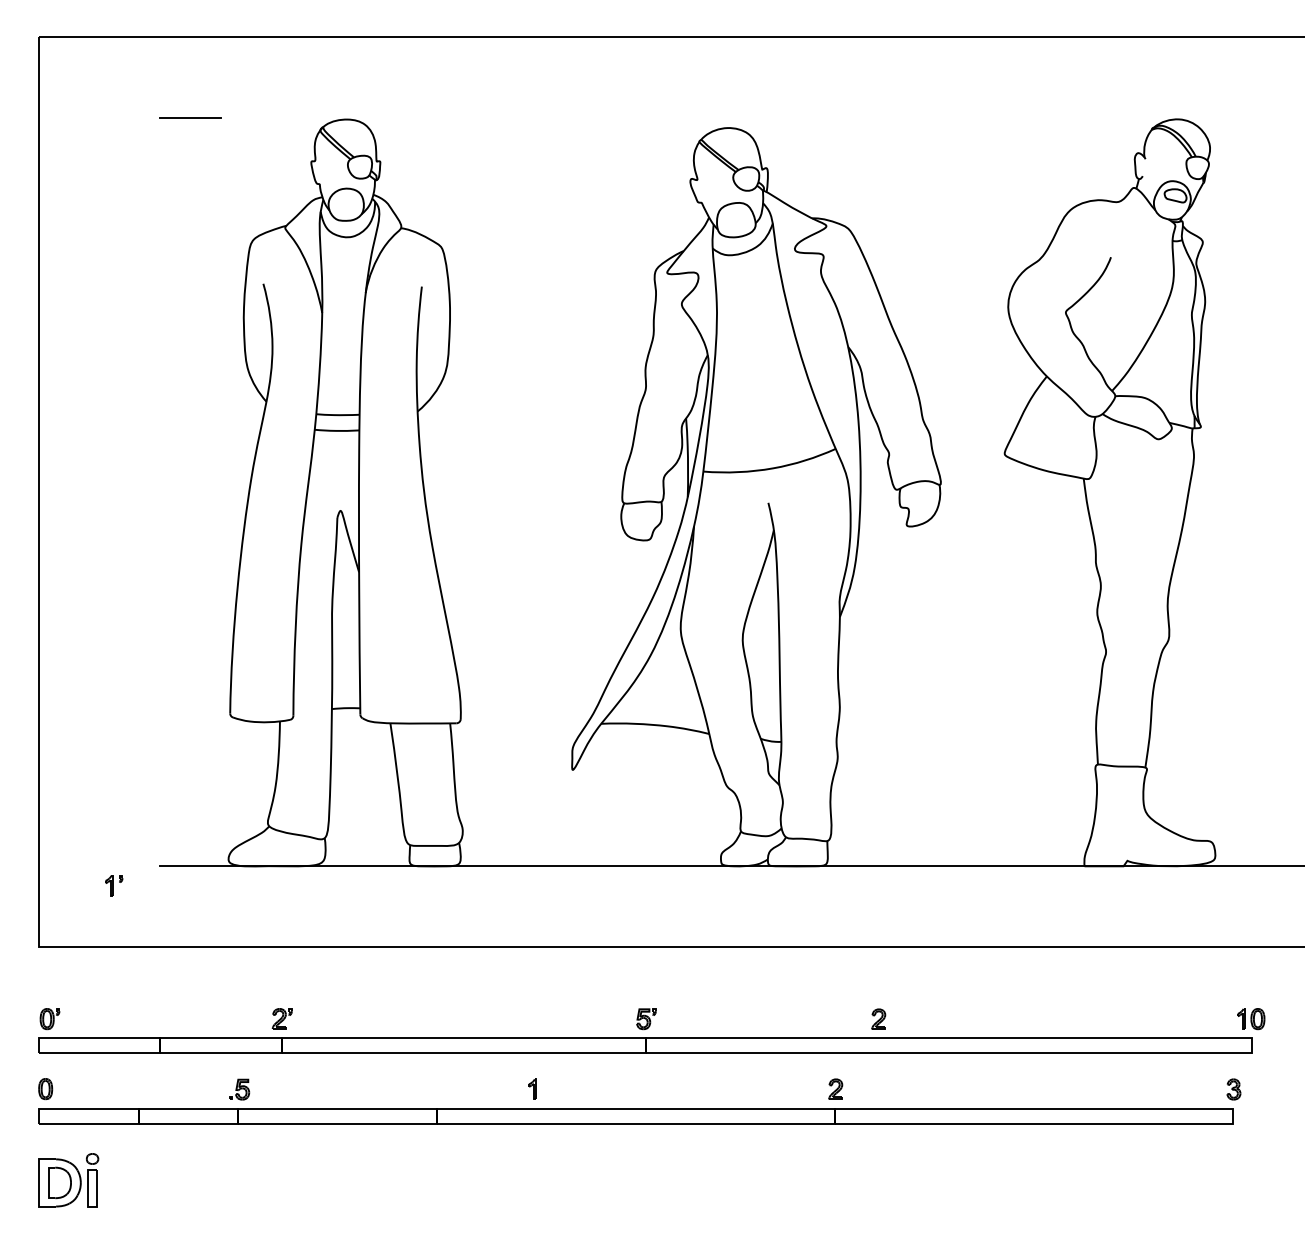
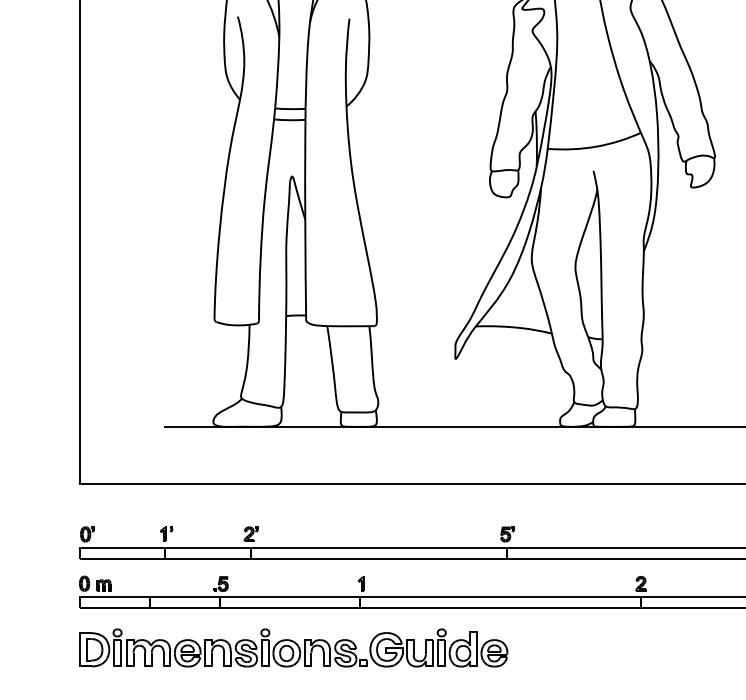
part: (114, 885) -> (166, 534), moved
part: (878, 1018) -> (671, 534), removed
part: (532, 1088) -> (361, 583), moved
part: (72, 1091) -> (103, 585), added
part: (375, 1180) -> (316, 648), added

